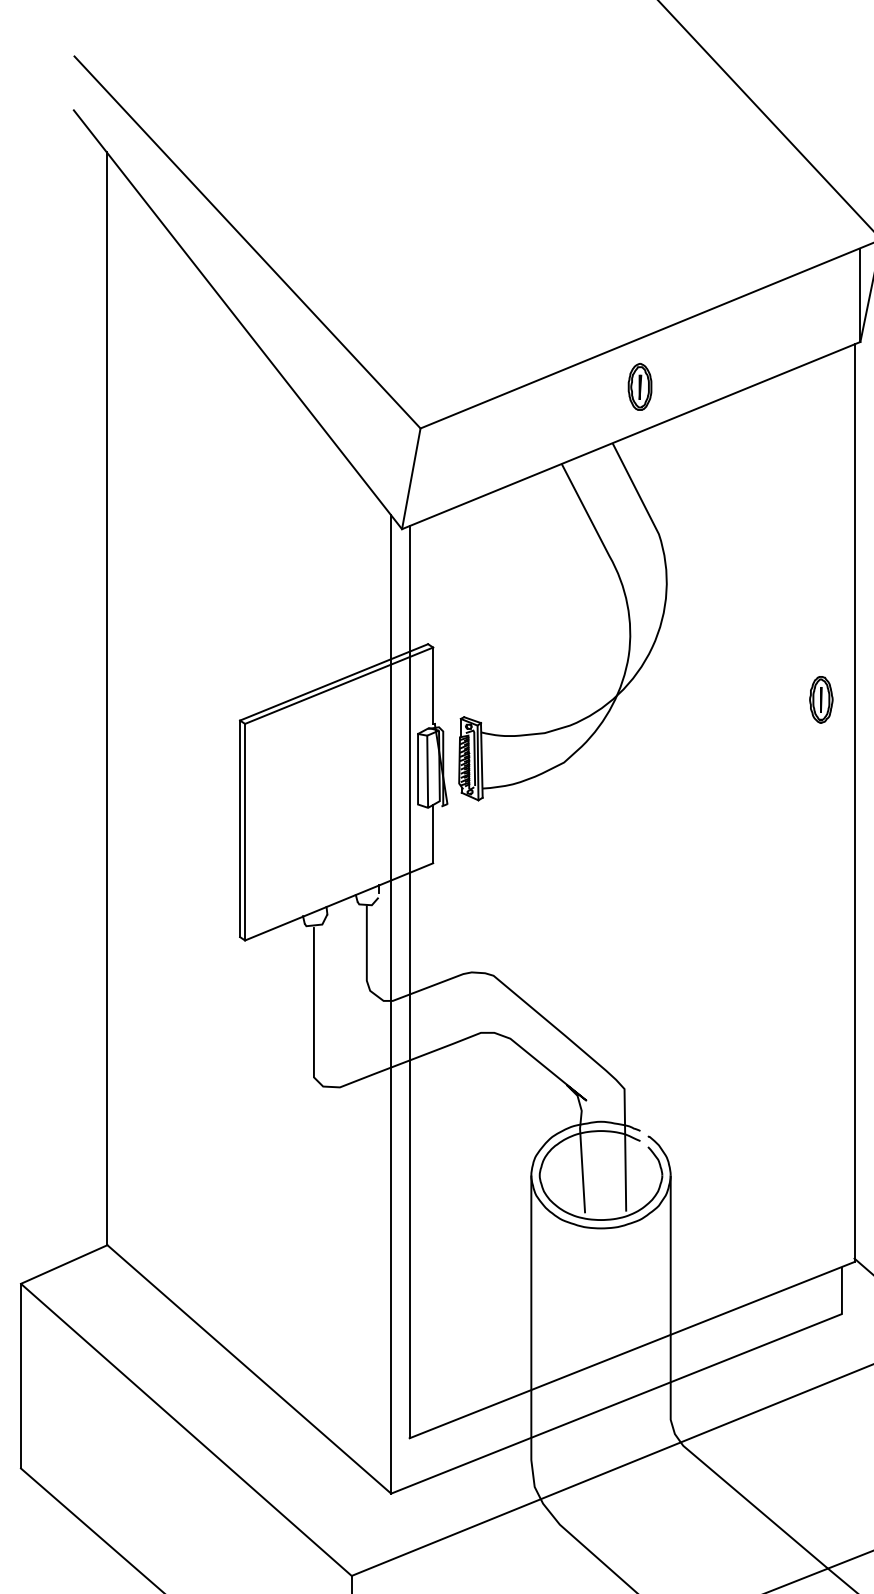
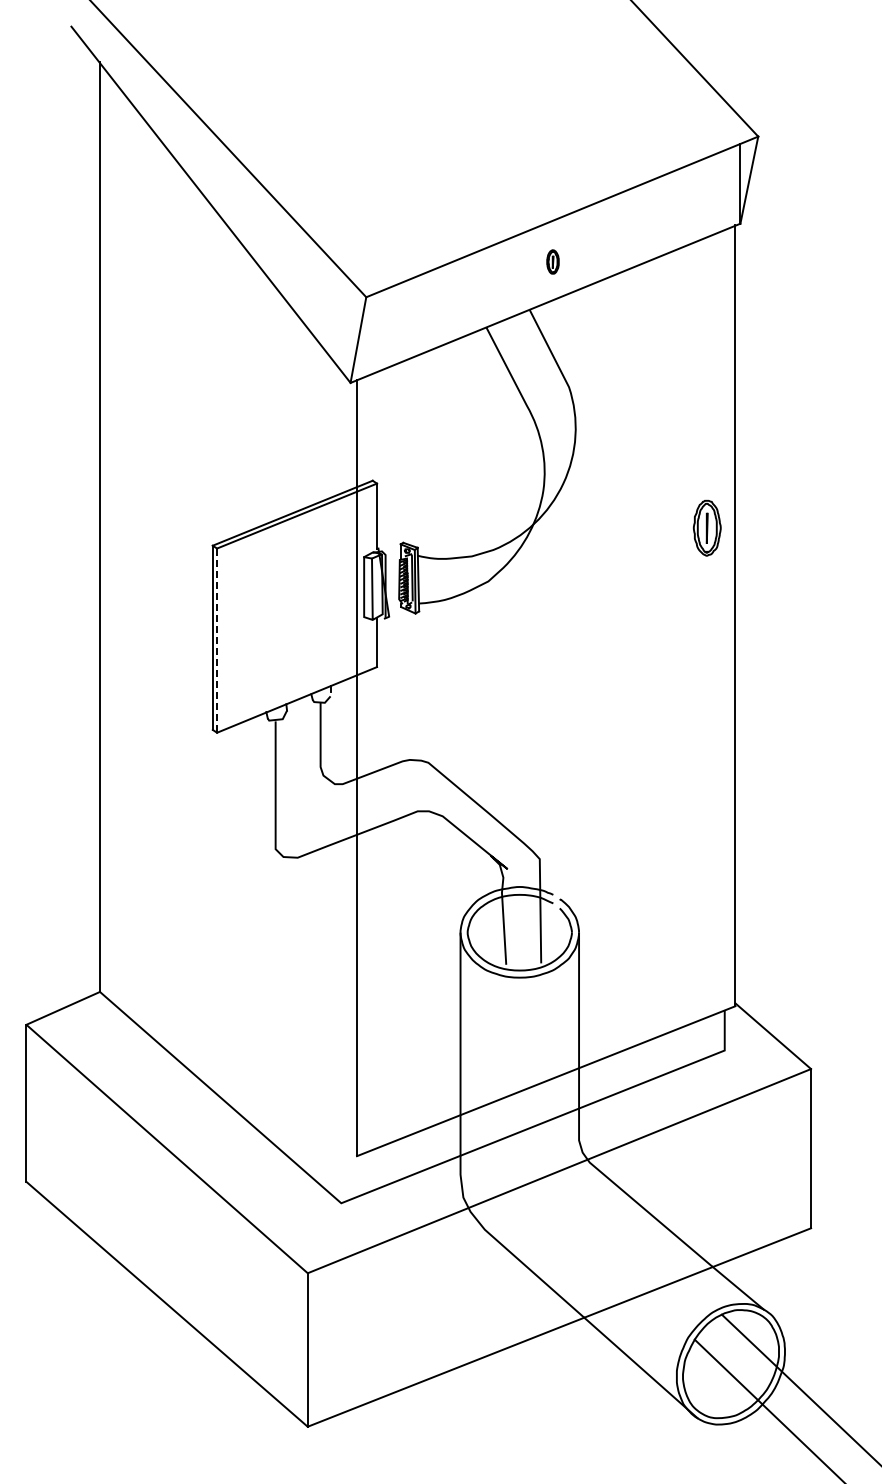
part: (639, 386) -> (552, 261), size x0.6
part: (820, 699) -> (706, 527), size x1.4
line: (245, 833) -> (217, 641), solid -> dashed
line: (391, 1003) -> (341, 786), removed

